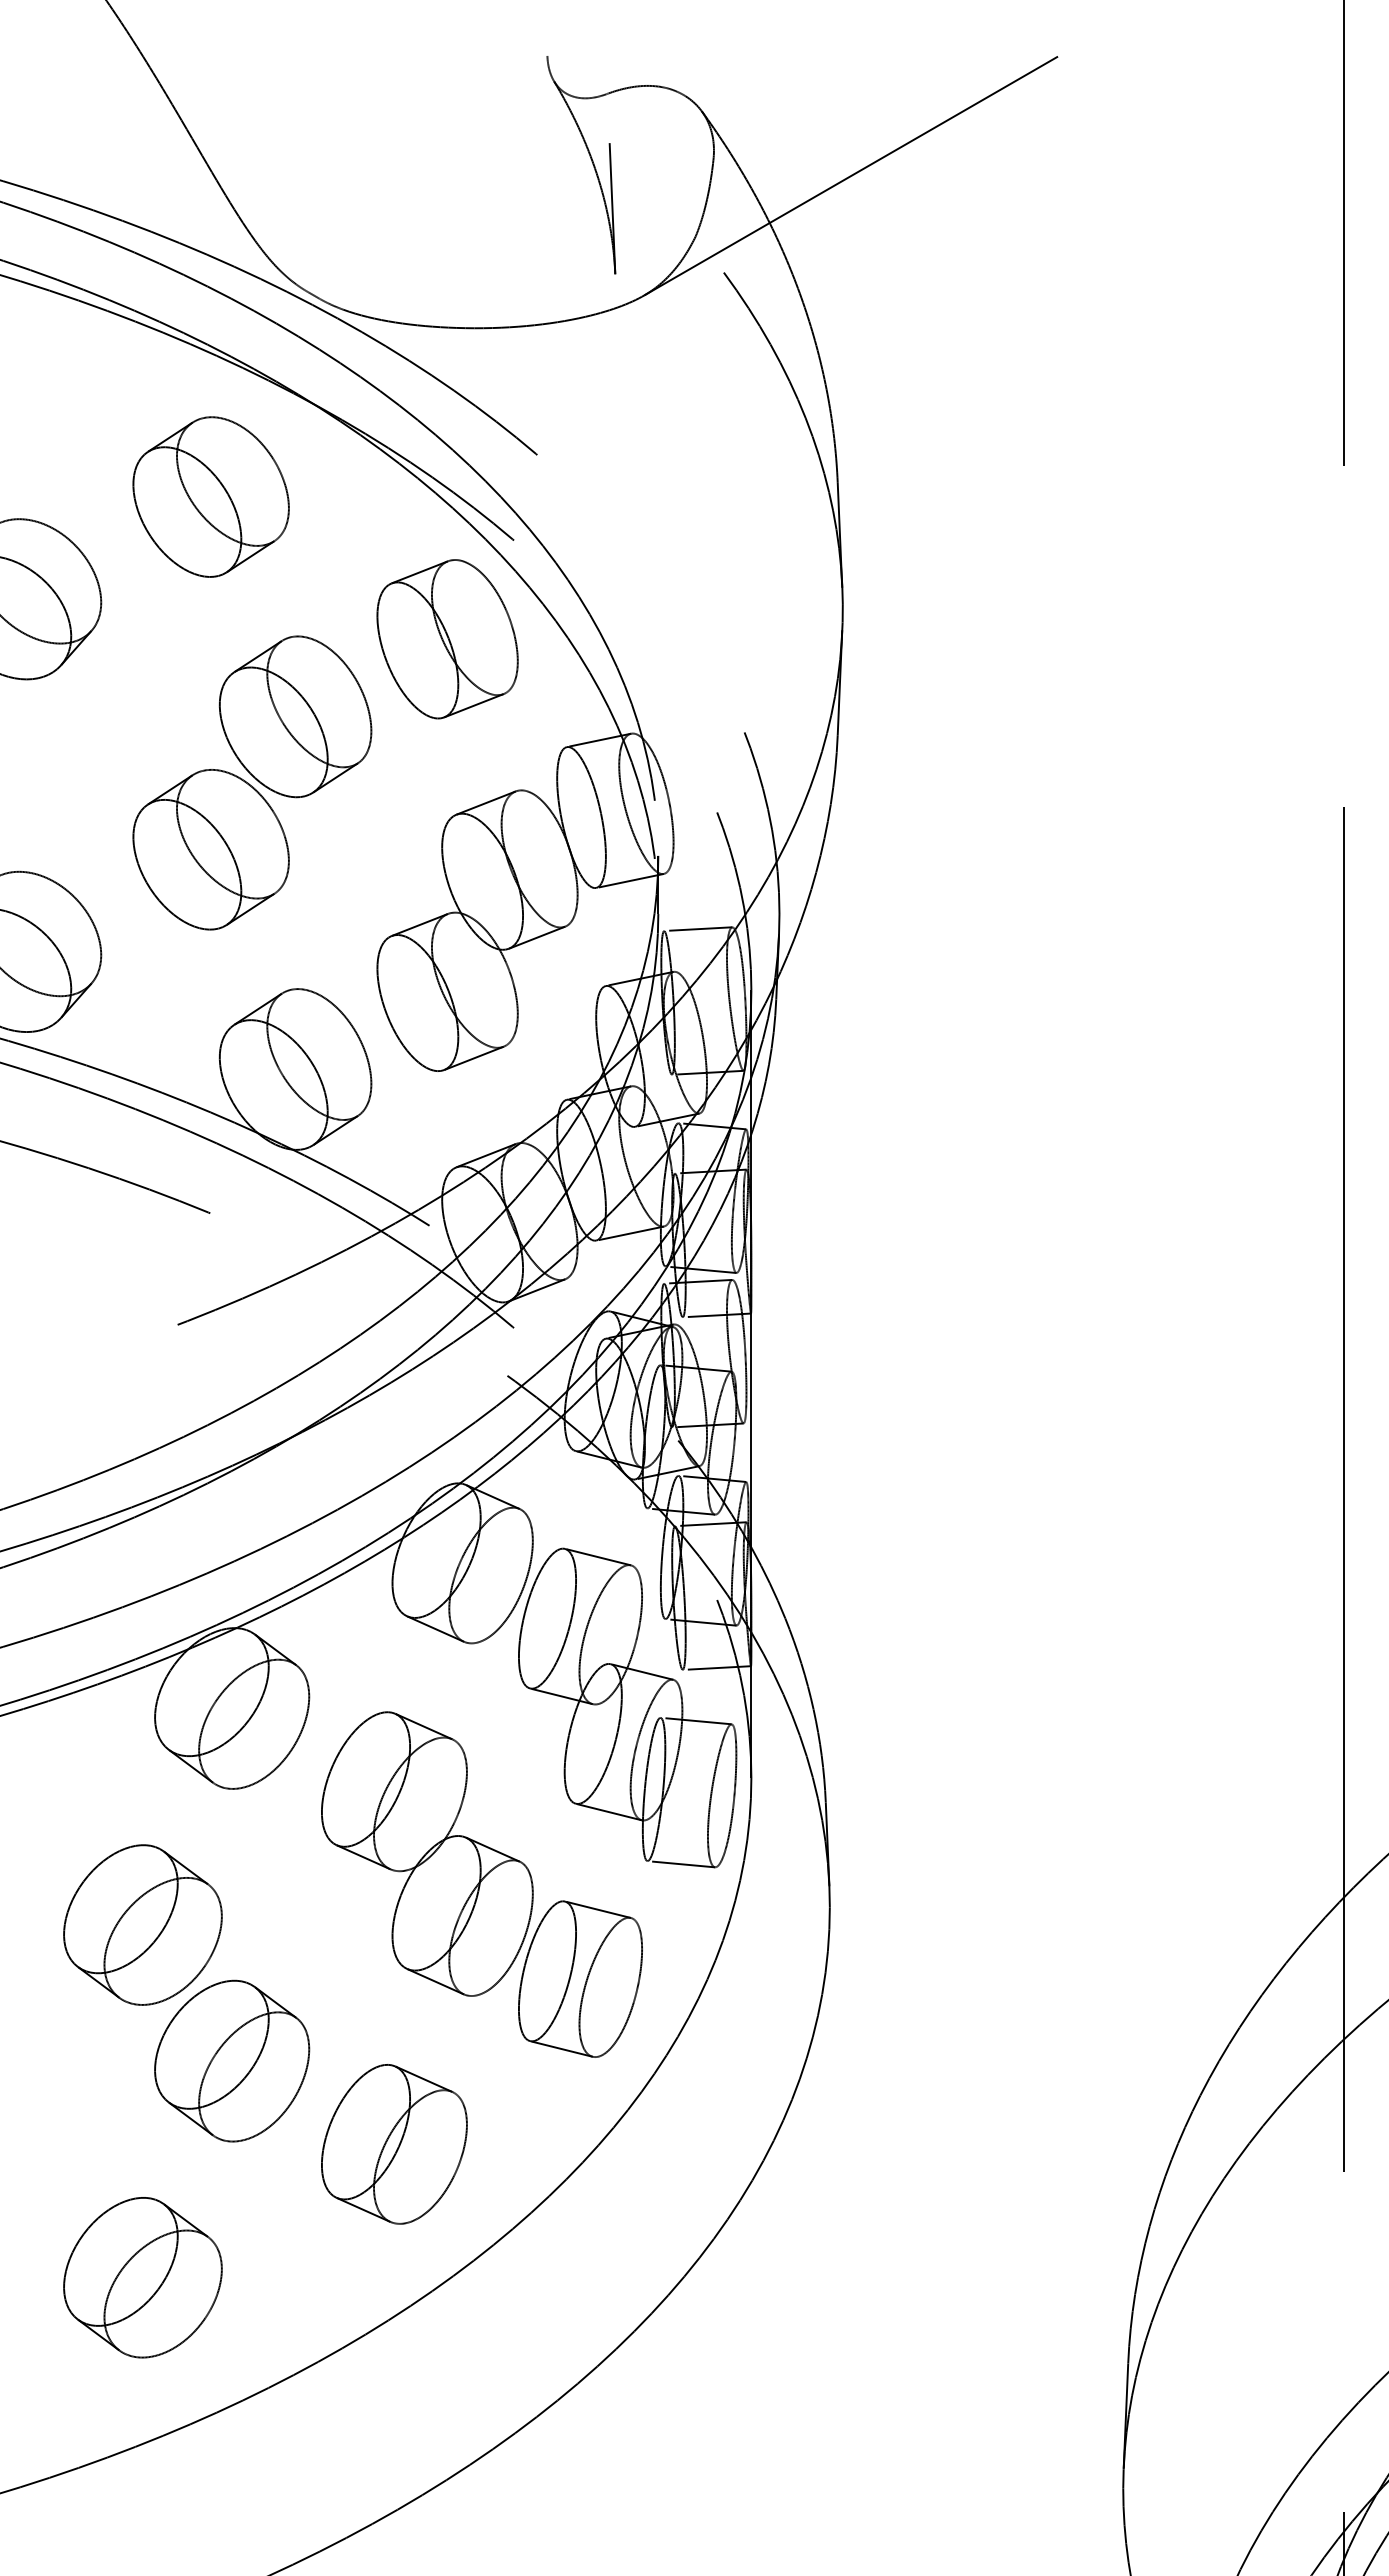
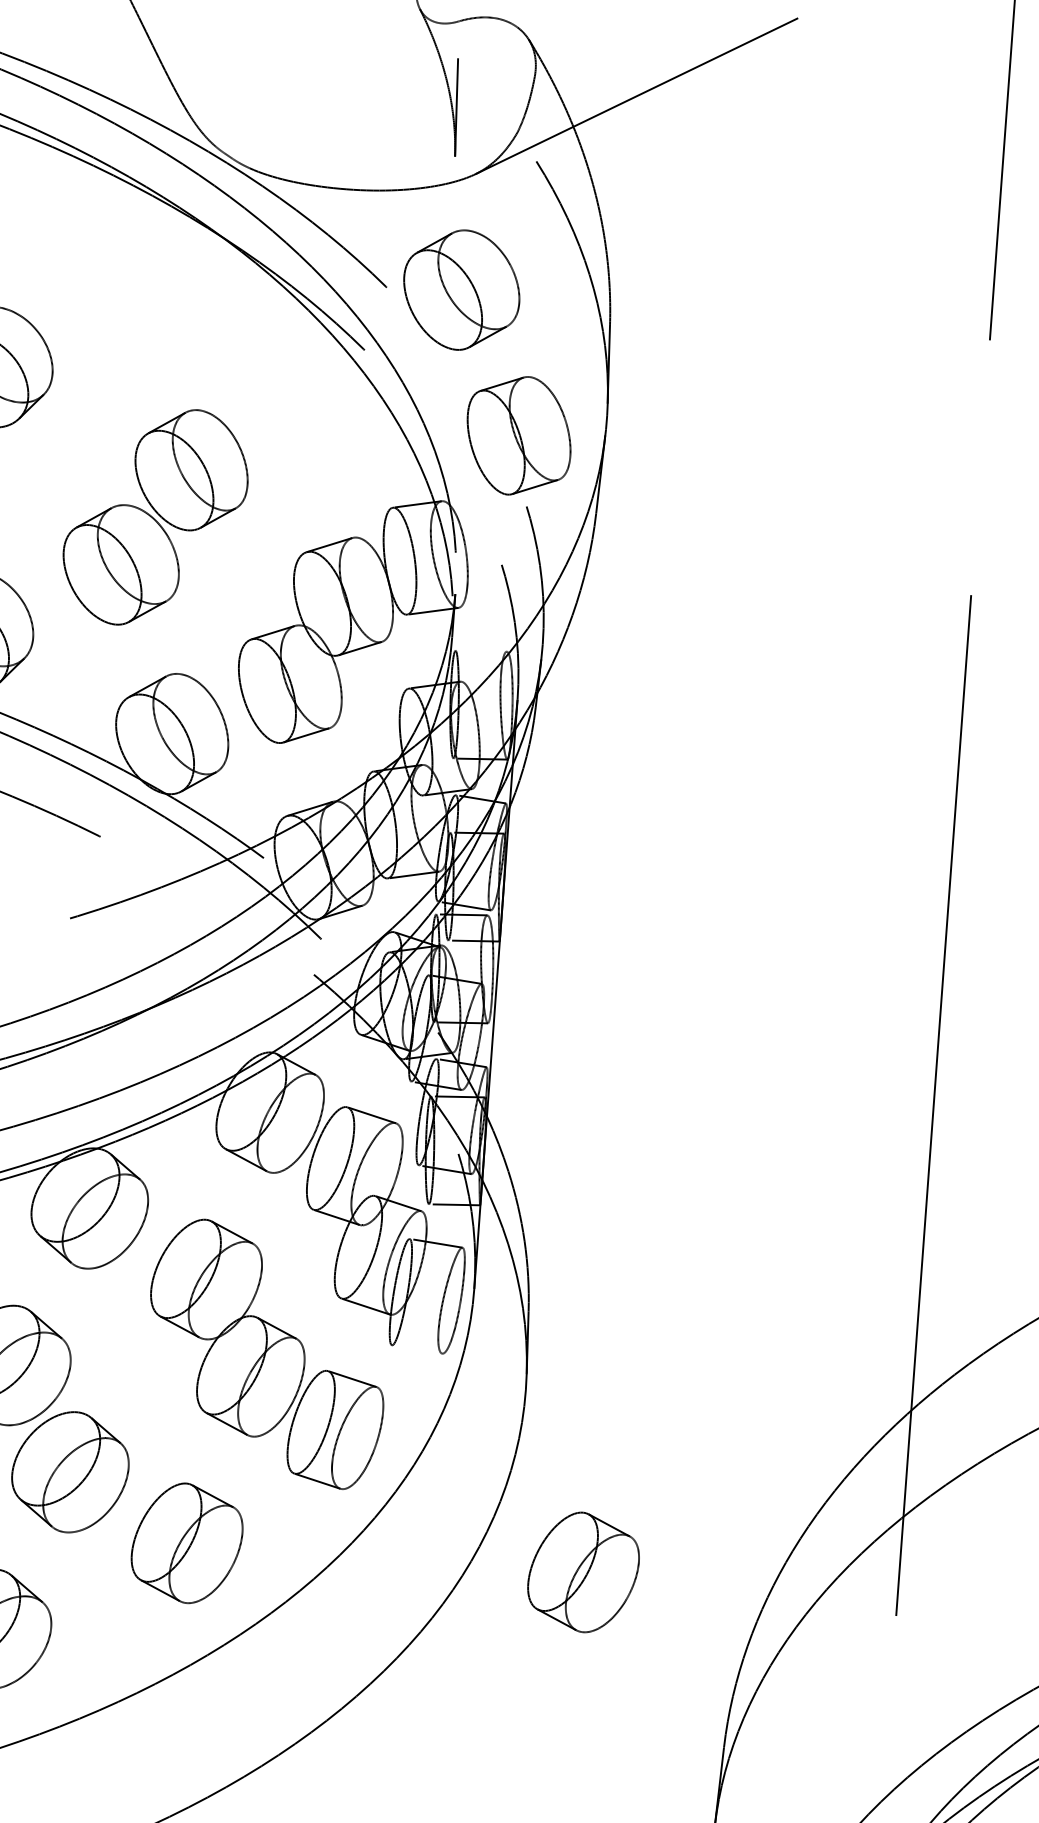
part: (210, 496) -> (461, 289), moved
part: (447, 639) -> (518, 436), moved
line: (698, 929) -> (481, 651), removed
line: (681, 1864) -> (417, 1349), removed
part: (924, 2144) -> (583, 1572), added

